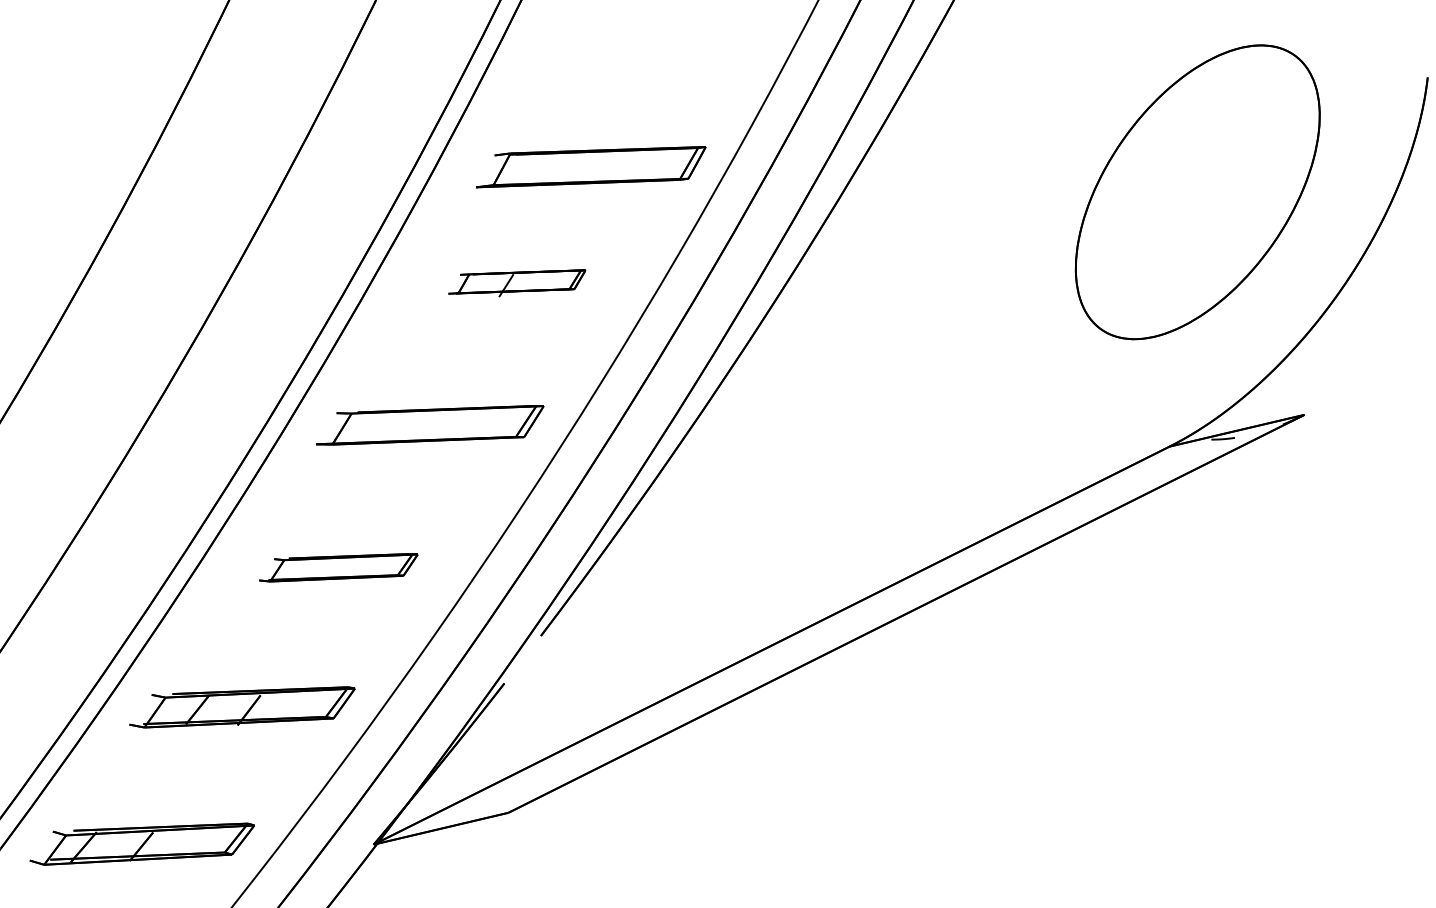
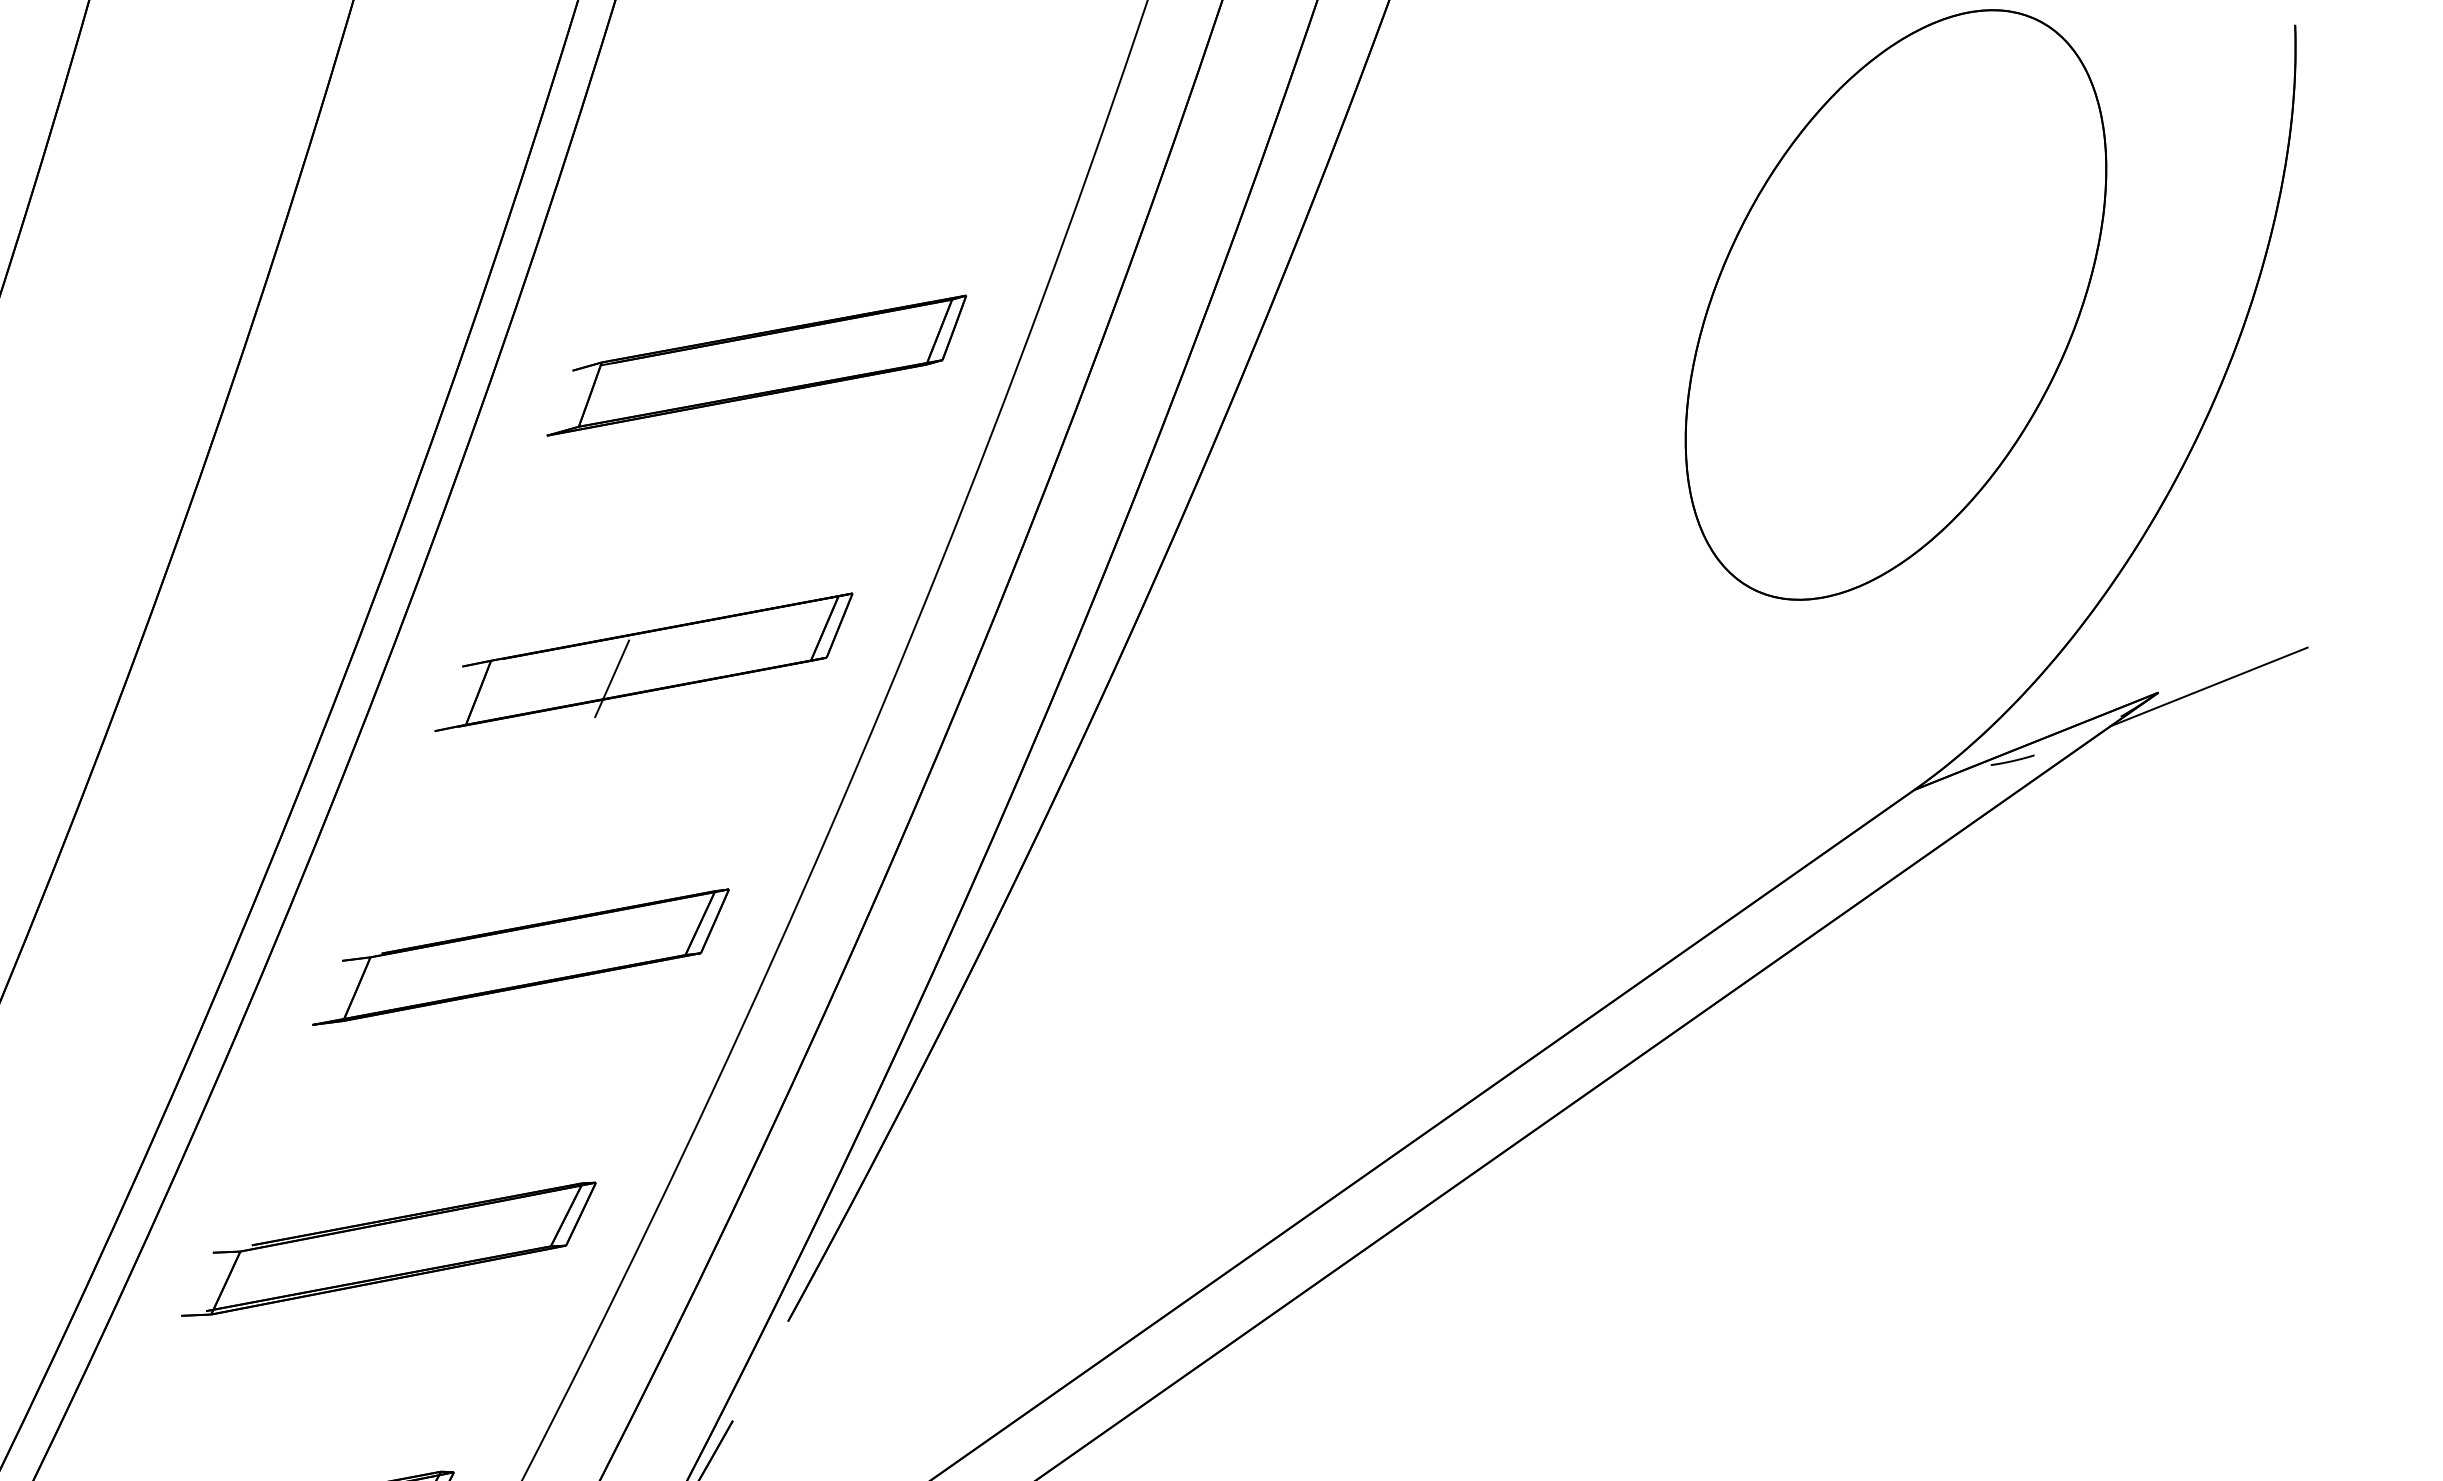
part: (591, 167) -> (757, 366), moved
part: (516, 283) -> (643, 667), size x1.67
line: (1330, 415) -> (2207, 686), added
part: (338, 567) -> (389, 1249), size x1.43

